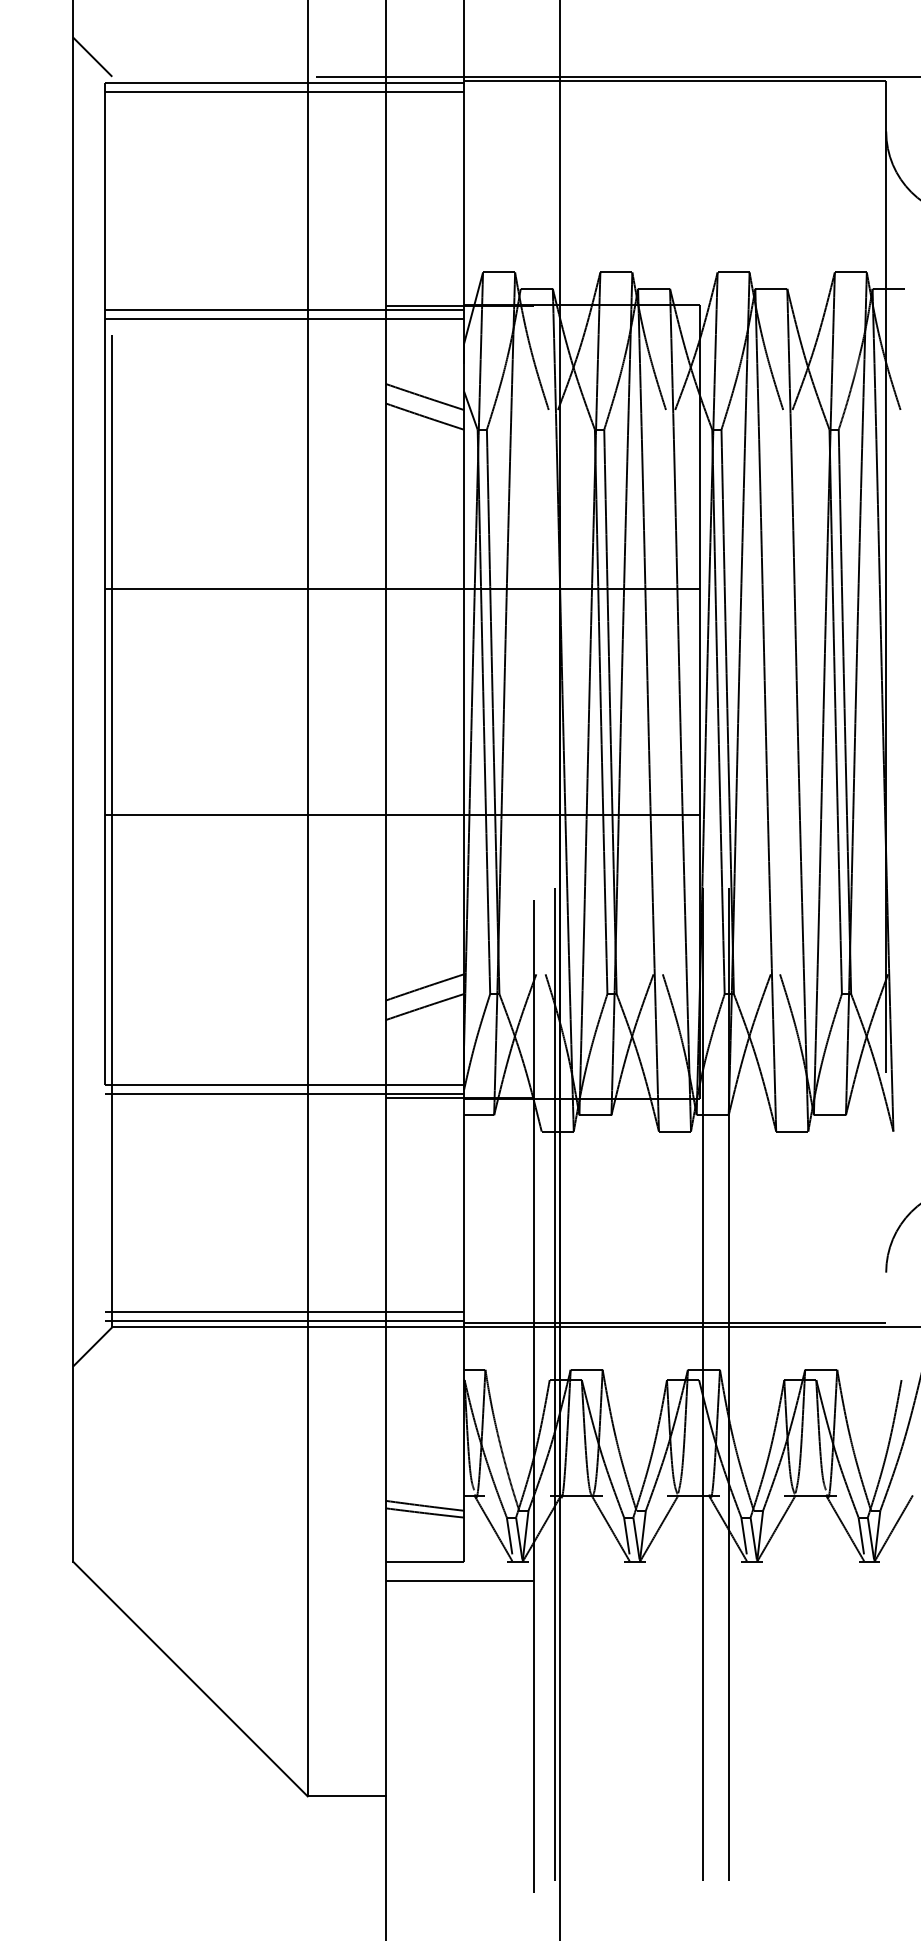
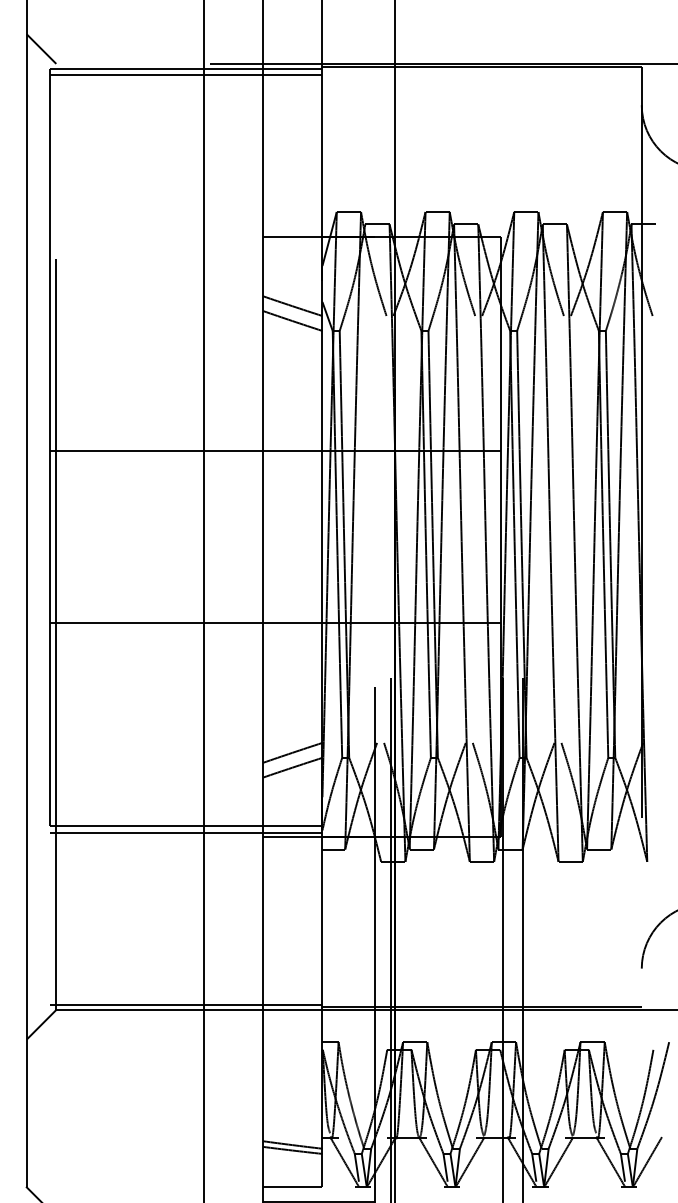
line: (284, 310) -> (186, 240), removed
line: (284, 319) -> (186, 247), removed
line: (284, 1312) -> (186, 998), removed

